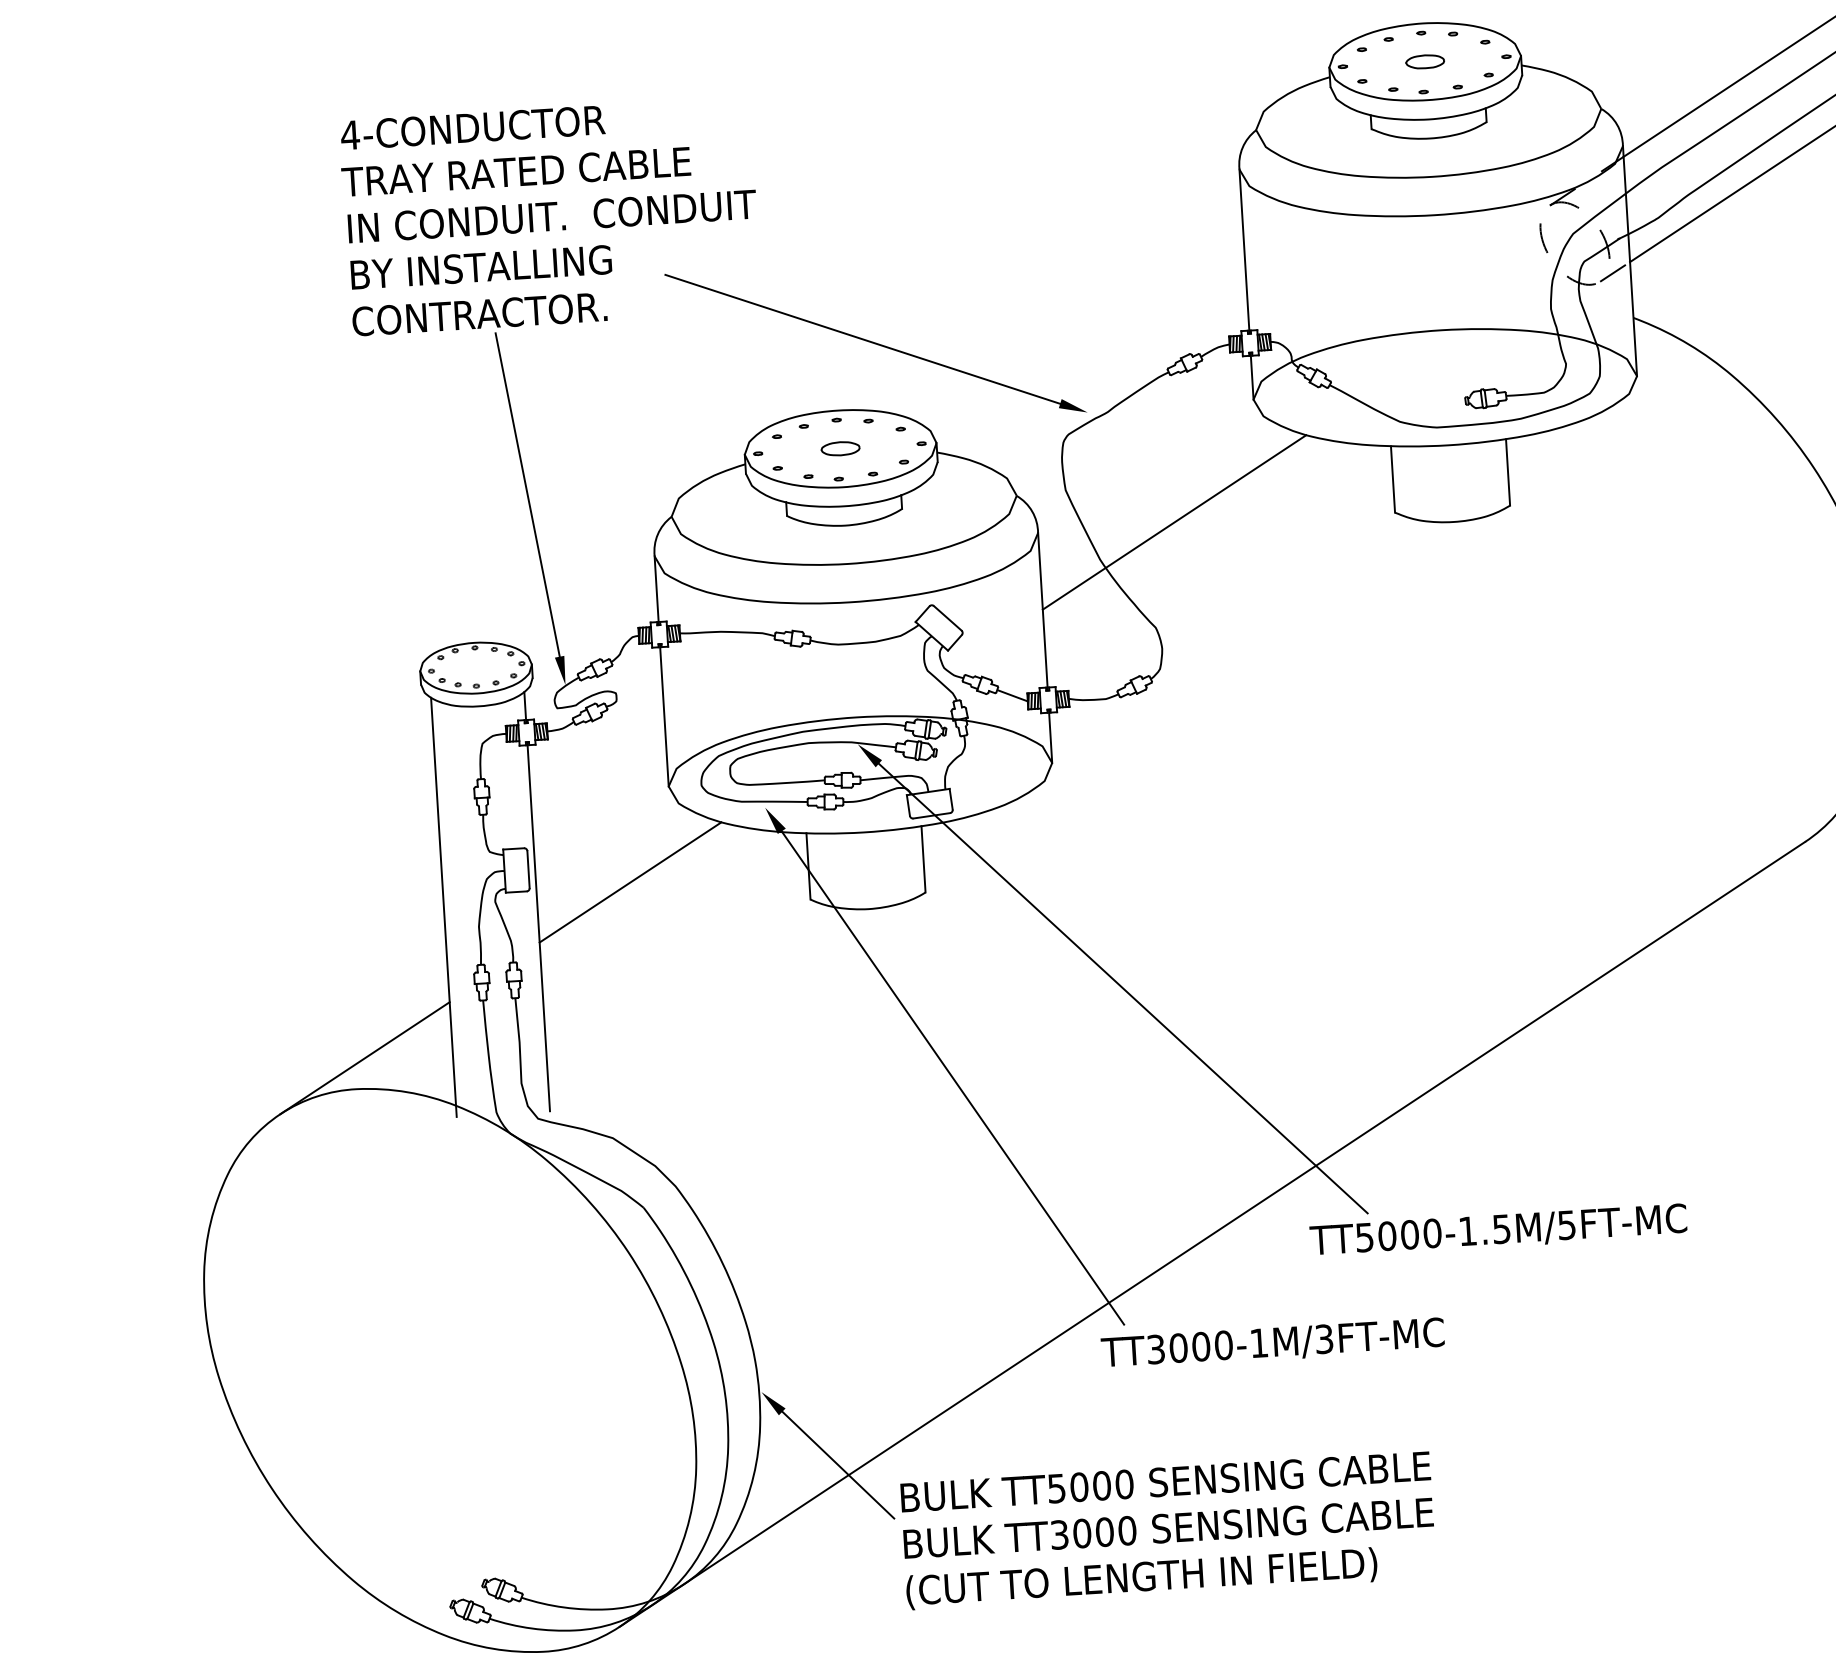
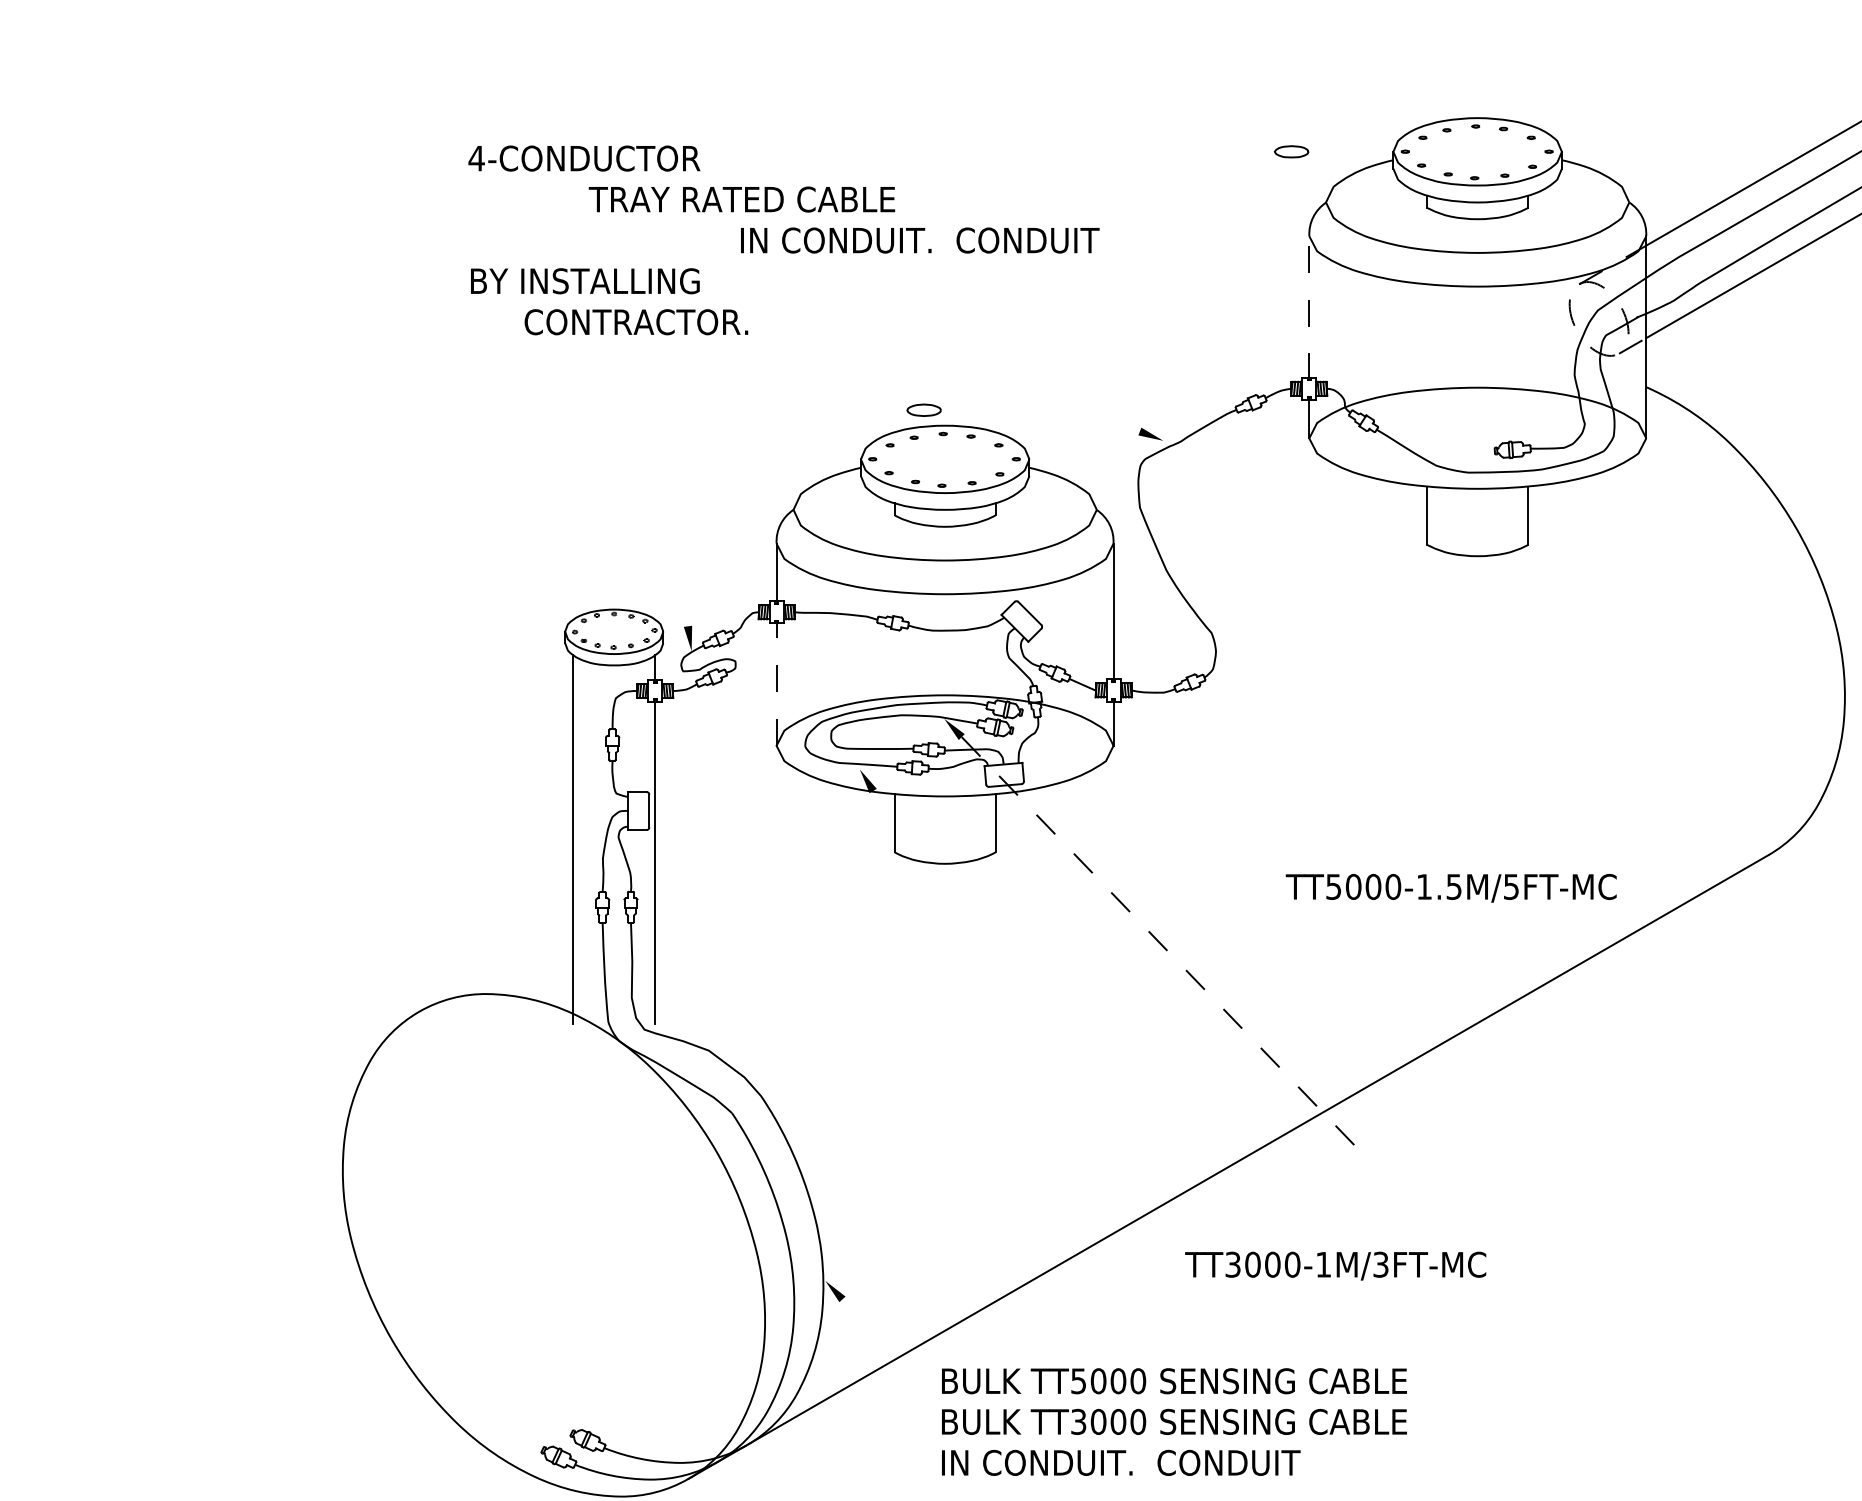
part: (1424, 61) -> (1291, 151), moved
text: (472, 127) -> (584, 158), moved
text: (515, 171) -> (741, 199), moved
text: (552, 216) -> (920, 240), moved
line: (1244, 250) -> (1309, 307), solid -> dashed
text: (481, 267) -> (585, 281), moved
line: (862, 339) -> (970, 364), removed
part: (839, 447) -> (923, 409), moved
line: (527, 494) -> (668, 482), removed
line: (1174, 522) -> (1233, 541), removed
line: (664, 715) -> (776, 683), solid -> dashed
line: (629, 882) -> (737, 827), removed
line: (1124, 989) -> (1164, 947), solid -> dashed
line: (365, 1057) -> (496, 966), removed
line: (952, 1078) -> (1009, 1016), removed
text: (1497, 1231) -> (1450, 888), moved
text: (1272, 1343) -> (1335, 1265), moved
line: (838, 1464) -> (888, 1348), removed
text: (1141, 1578) -> (1148, 1464), (CUT TO LENGTH IN FIELD) -> IN CONDUIT.  CONDUIT

